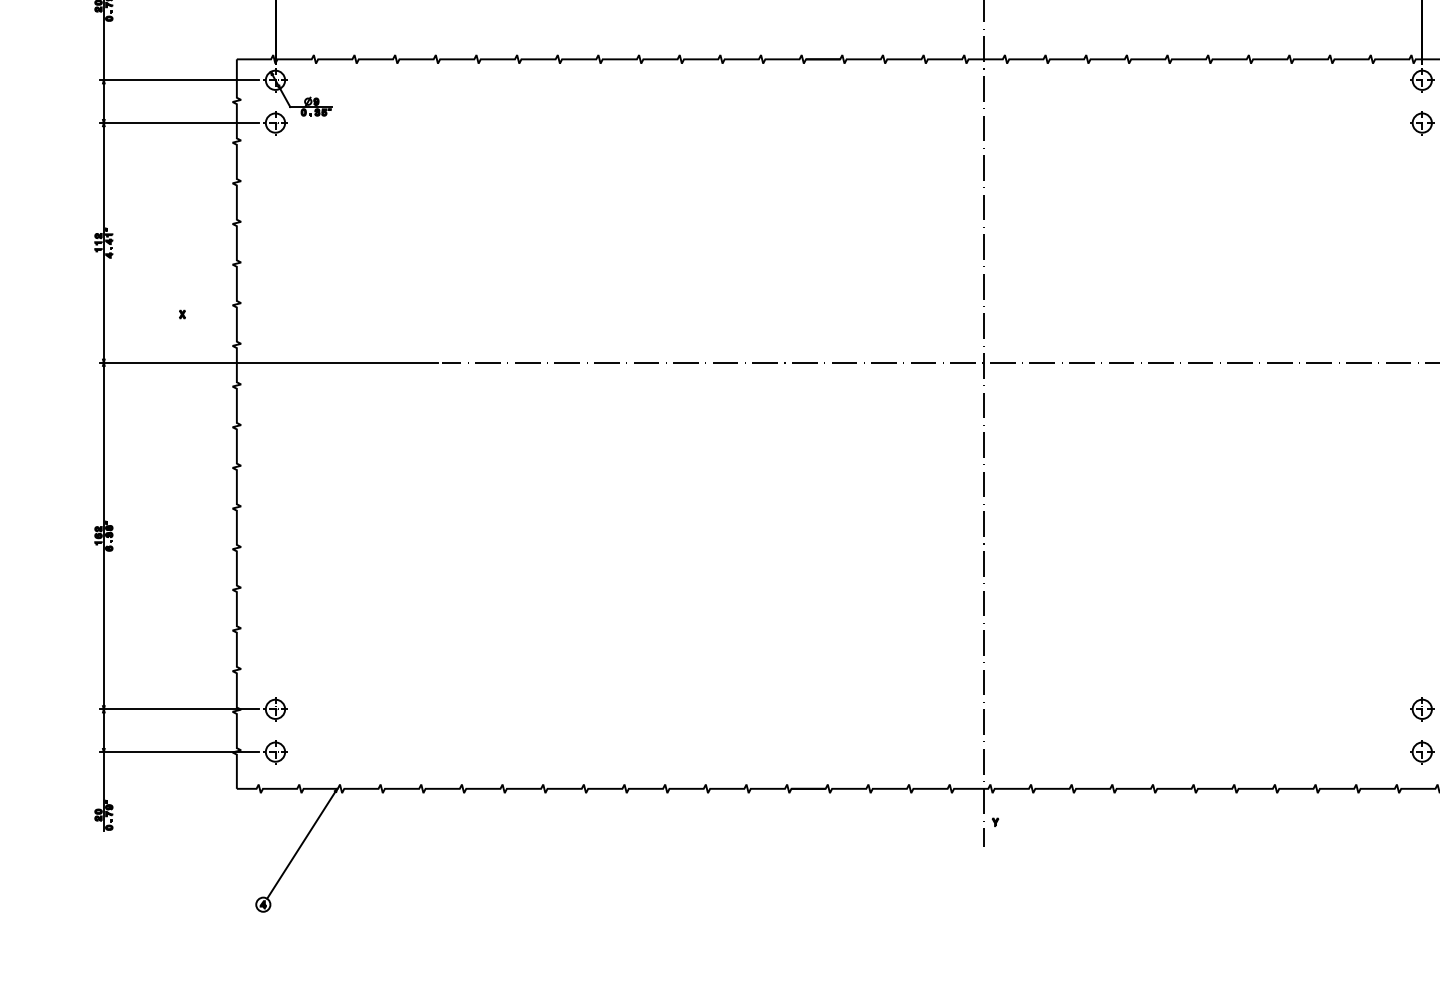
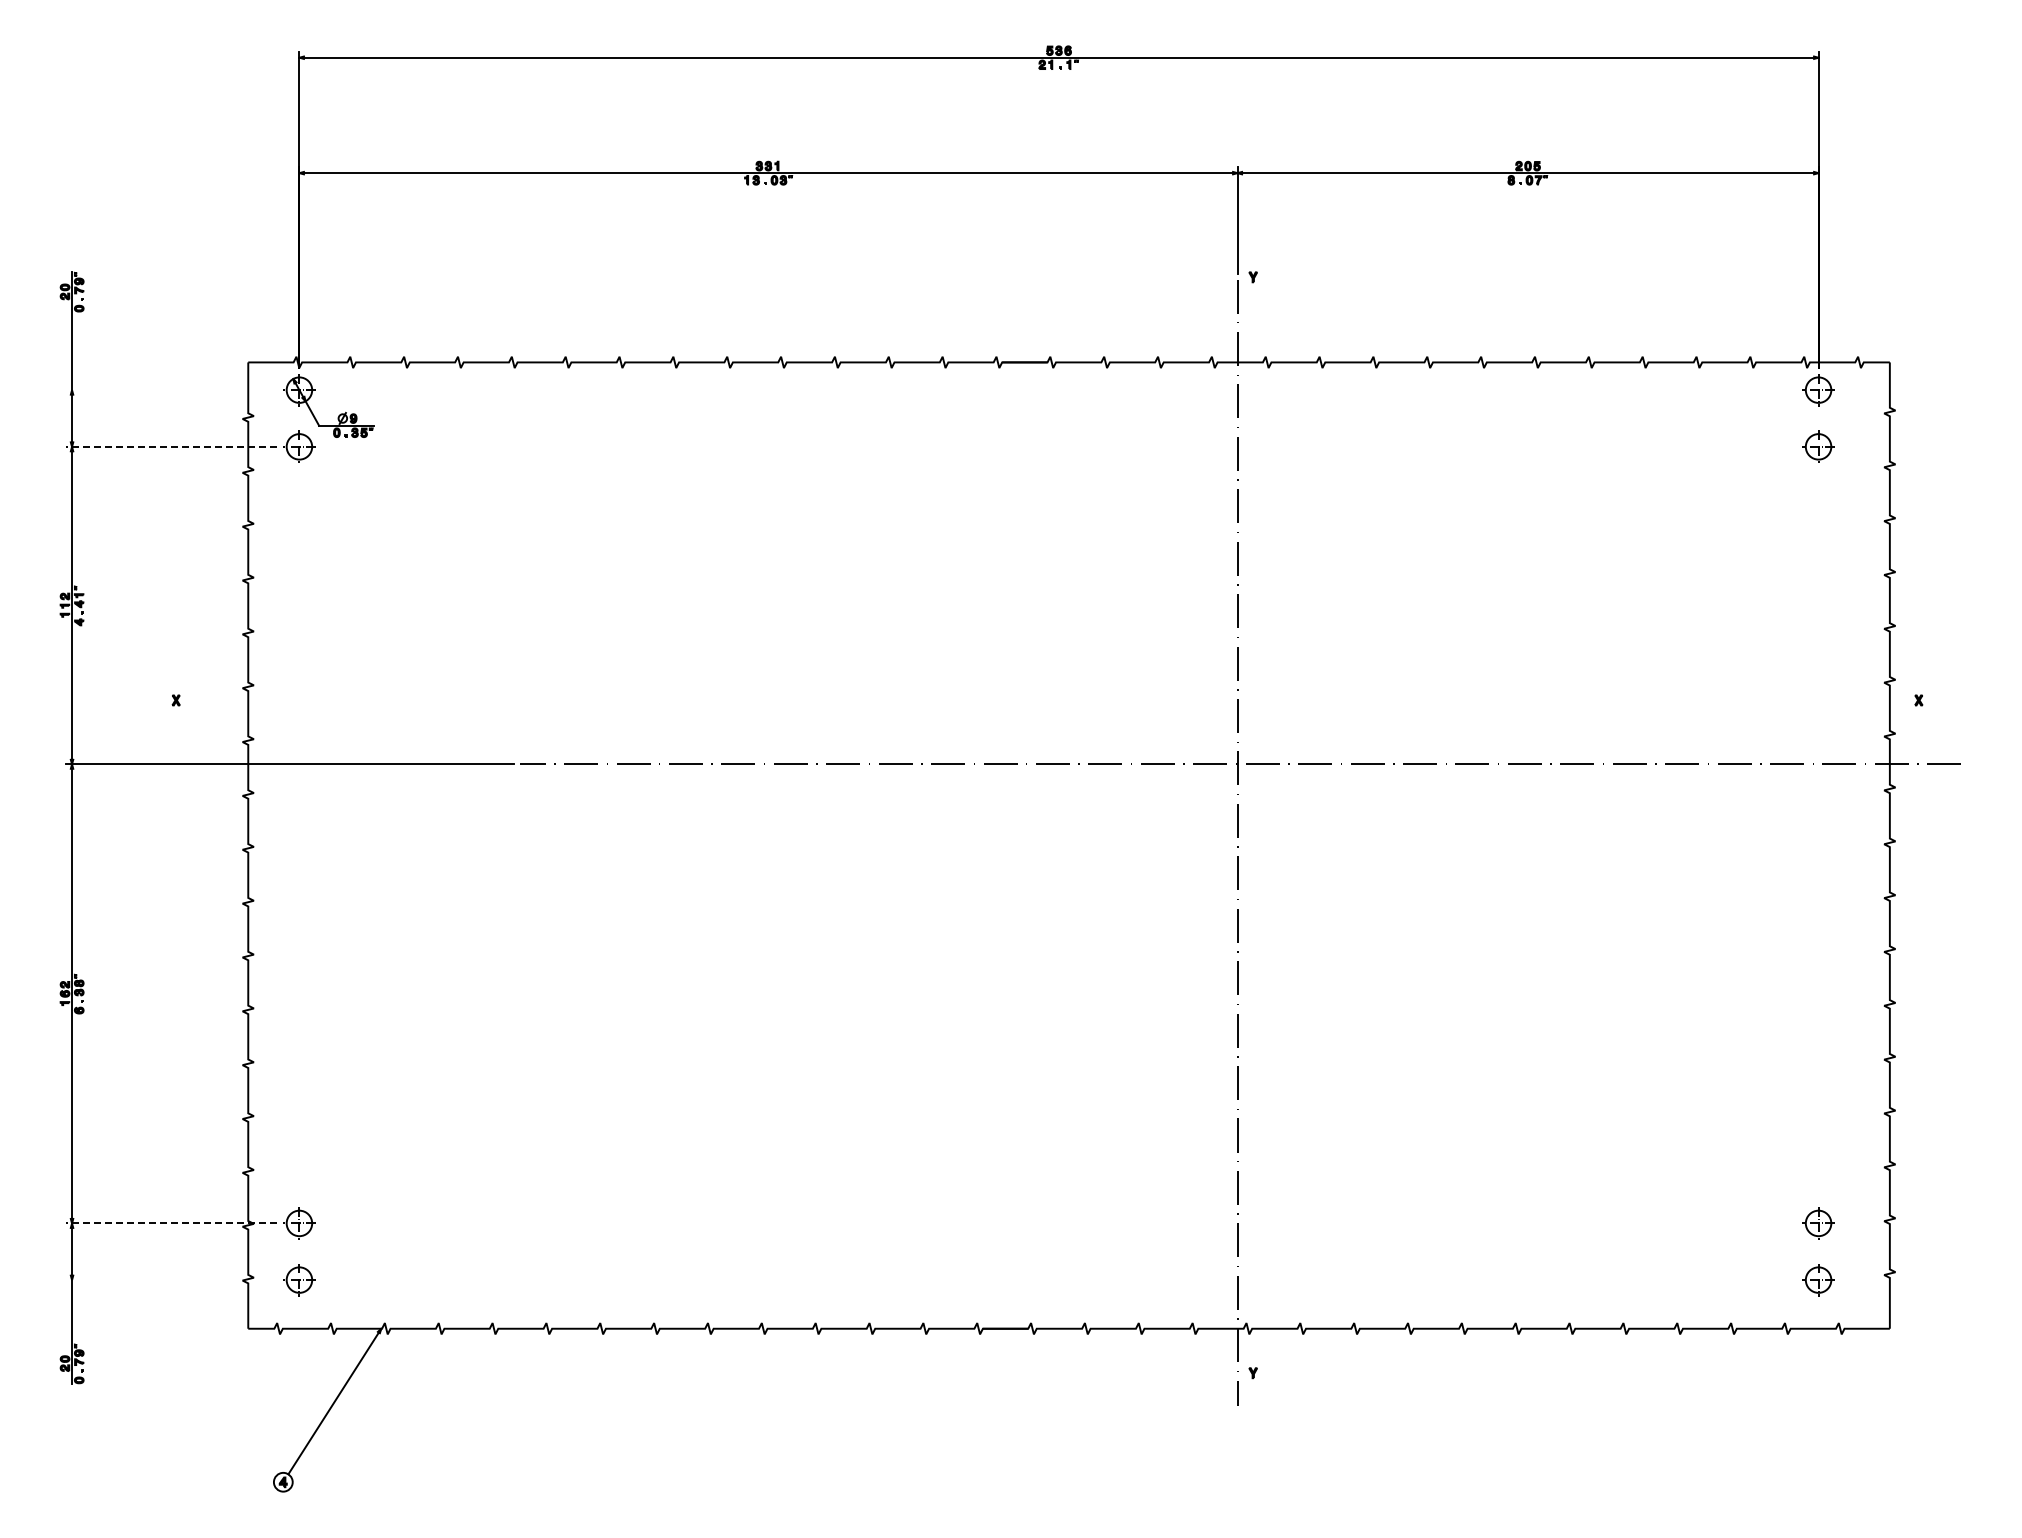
line: (178, 80) -> (171, 390), removed
line: (178, 122) -> (171, 446), solid -> dashed
line: (178, 709) -> (171, 1223), solid -> dashed
line: (178, 752) -> (171, 1280), removed

